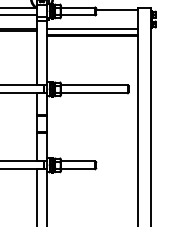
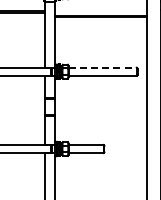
line: (92, 29) -> (100, 10), removed
line: (94, 85) -> (102, 67), solid -> dashed

